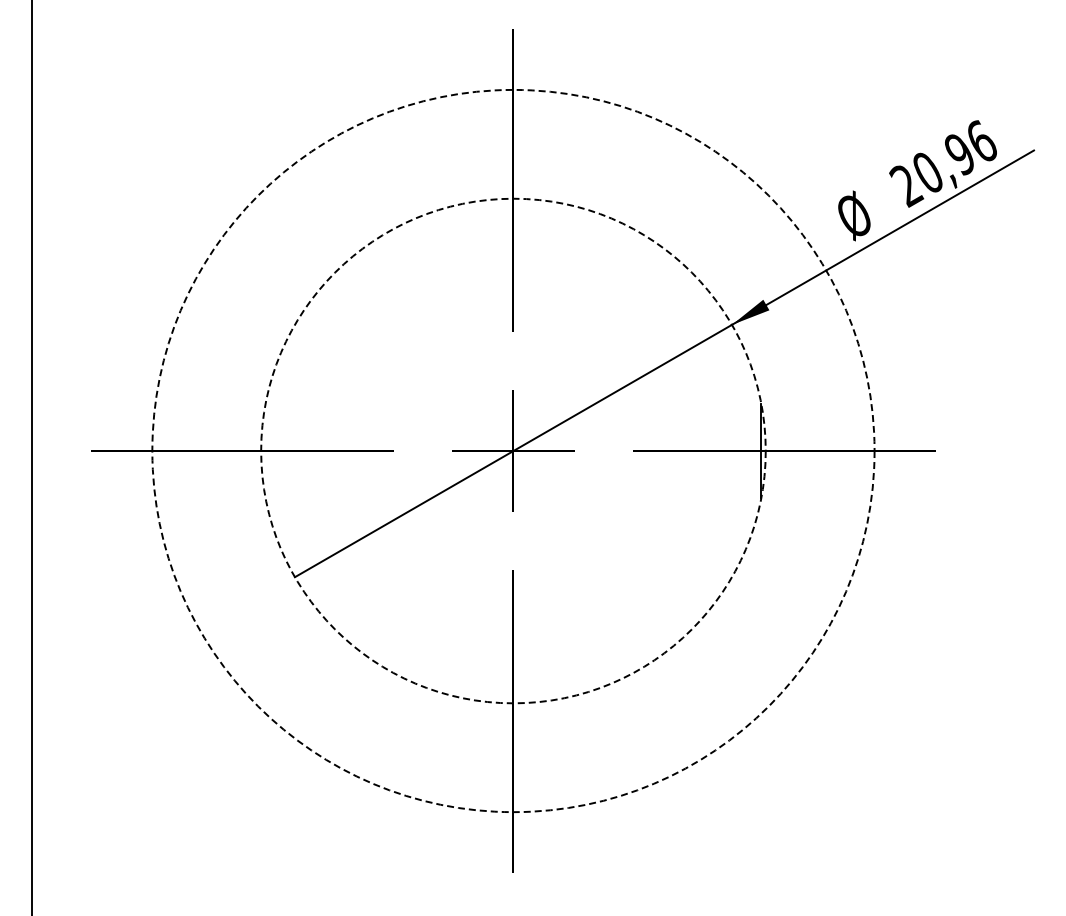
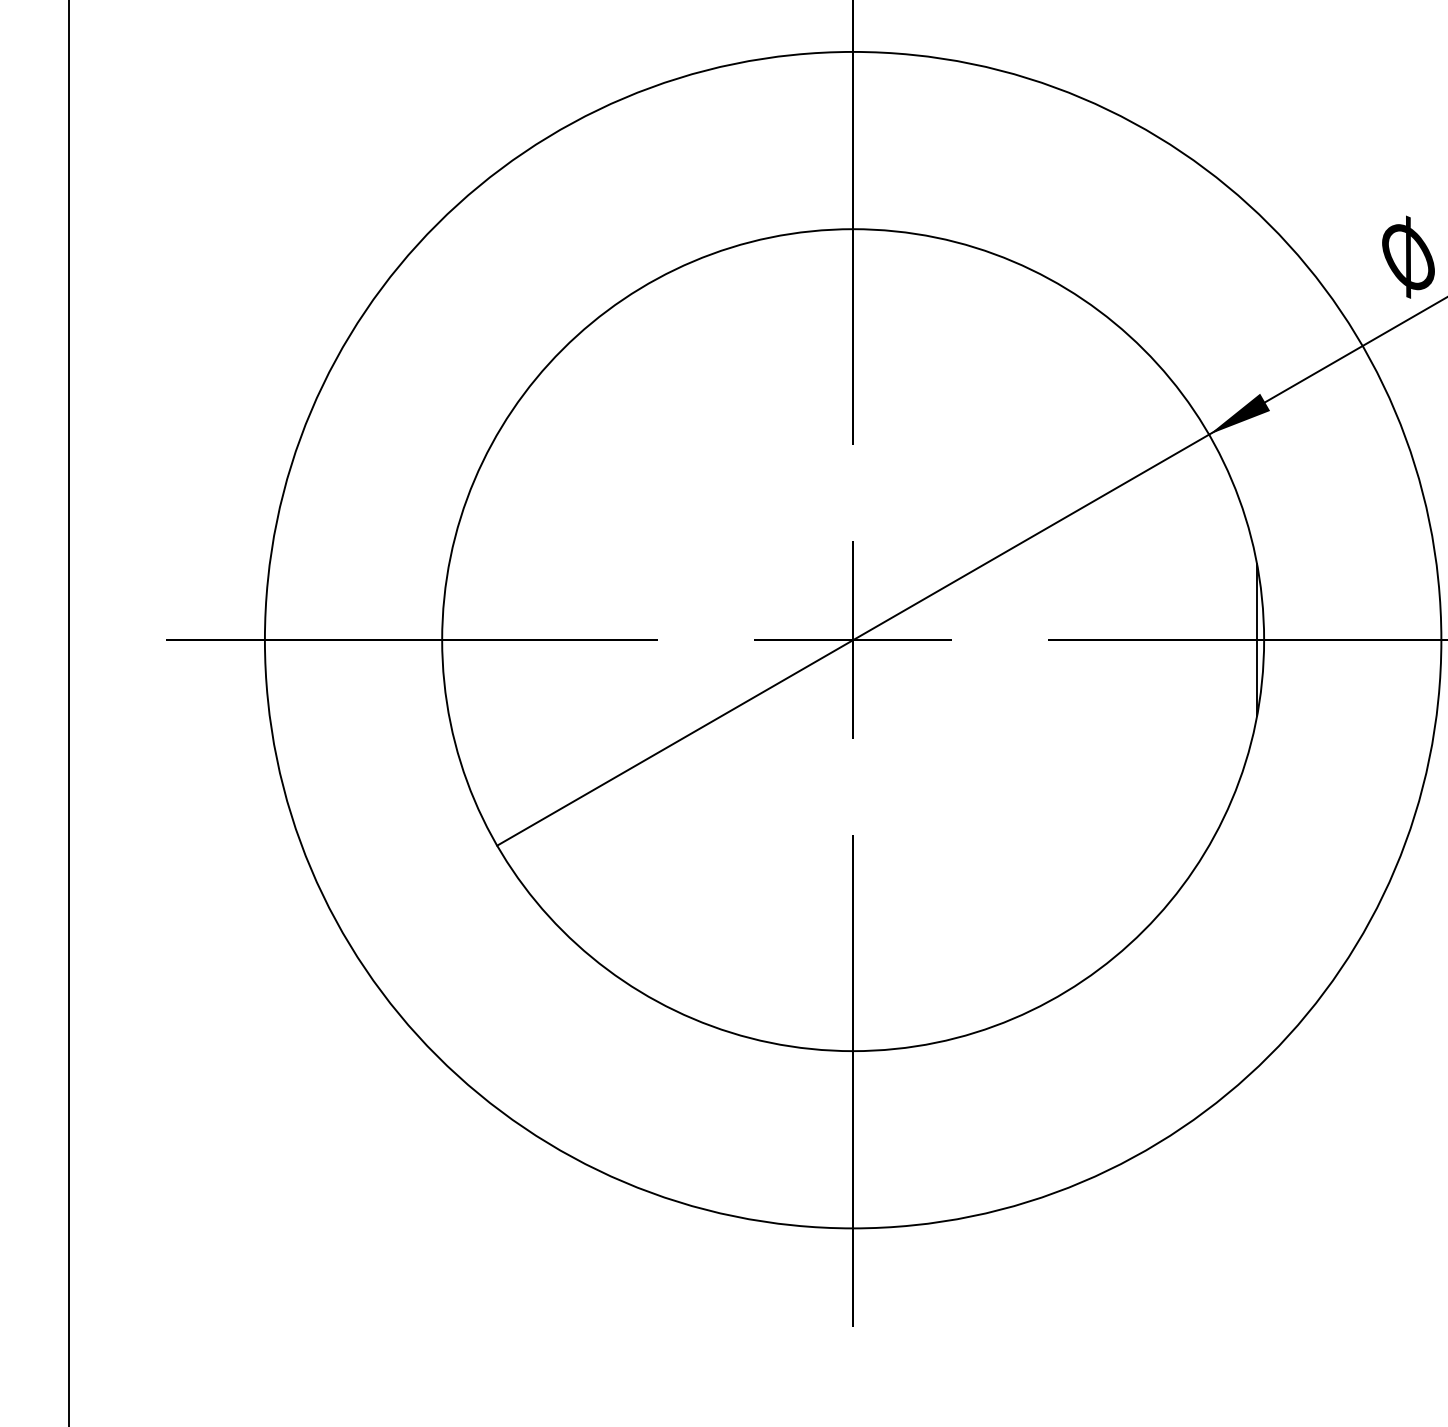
circle: (513, 450) -> (853, 639), dashed -> solid
circle: (513, 450) -> (853, 639), dashed -> solid

